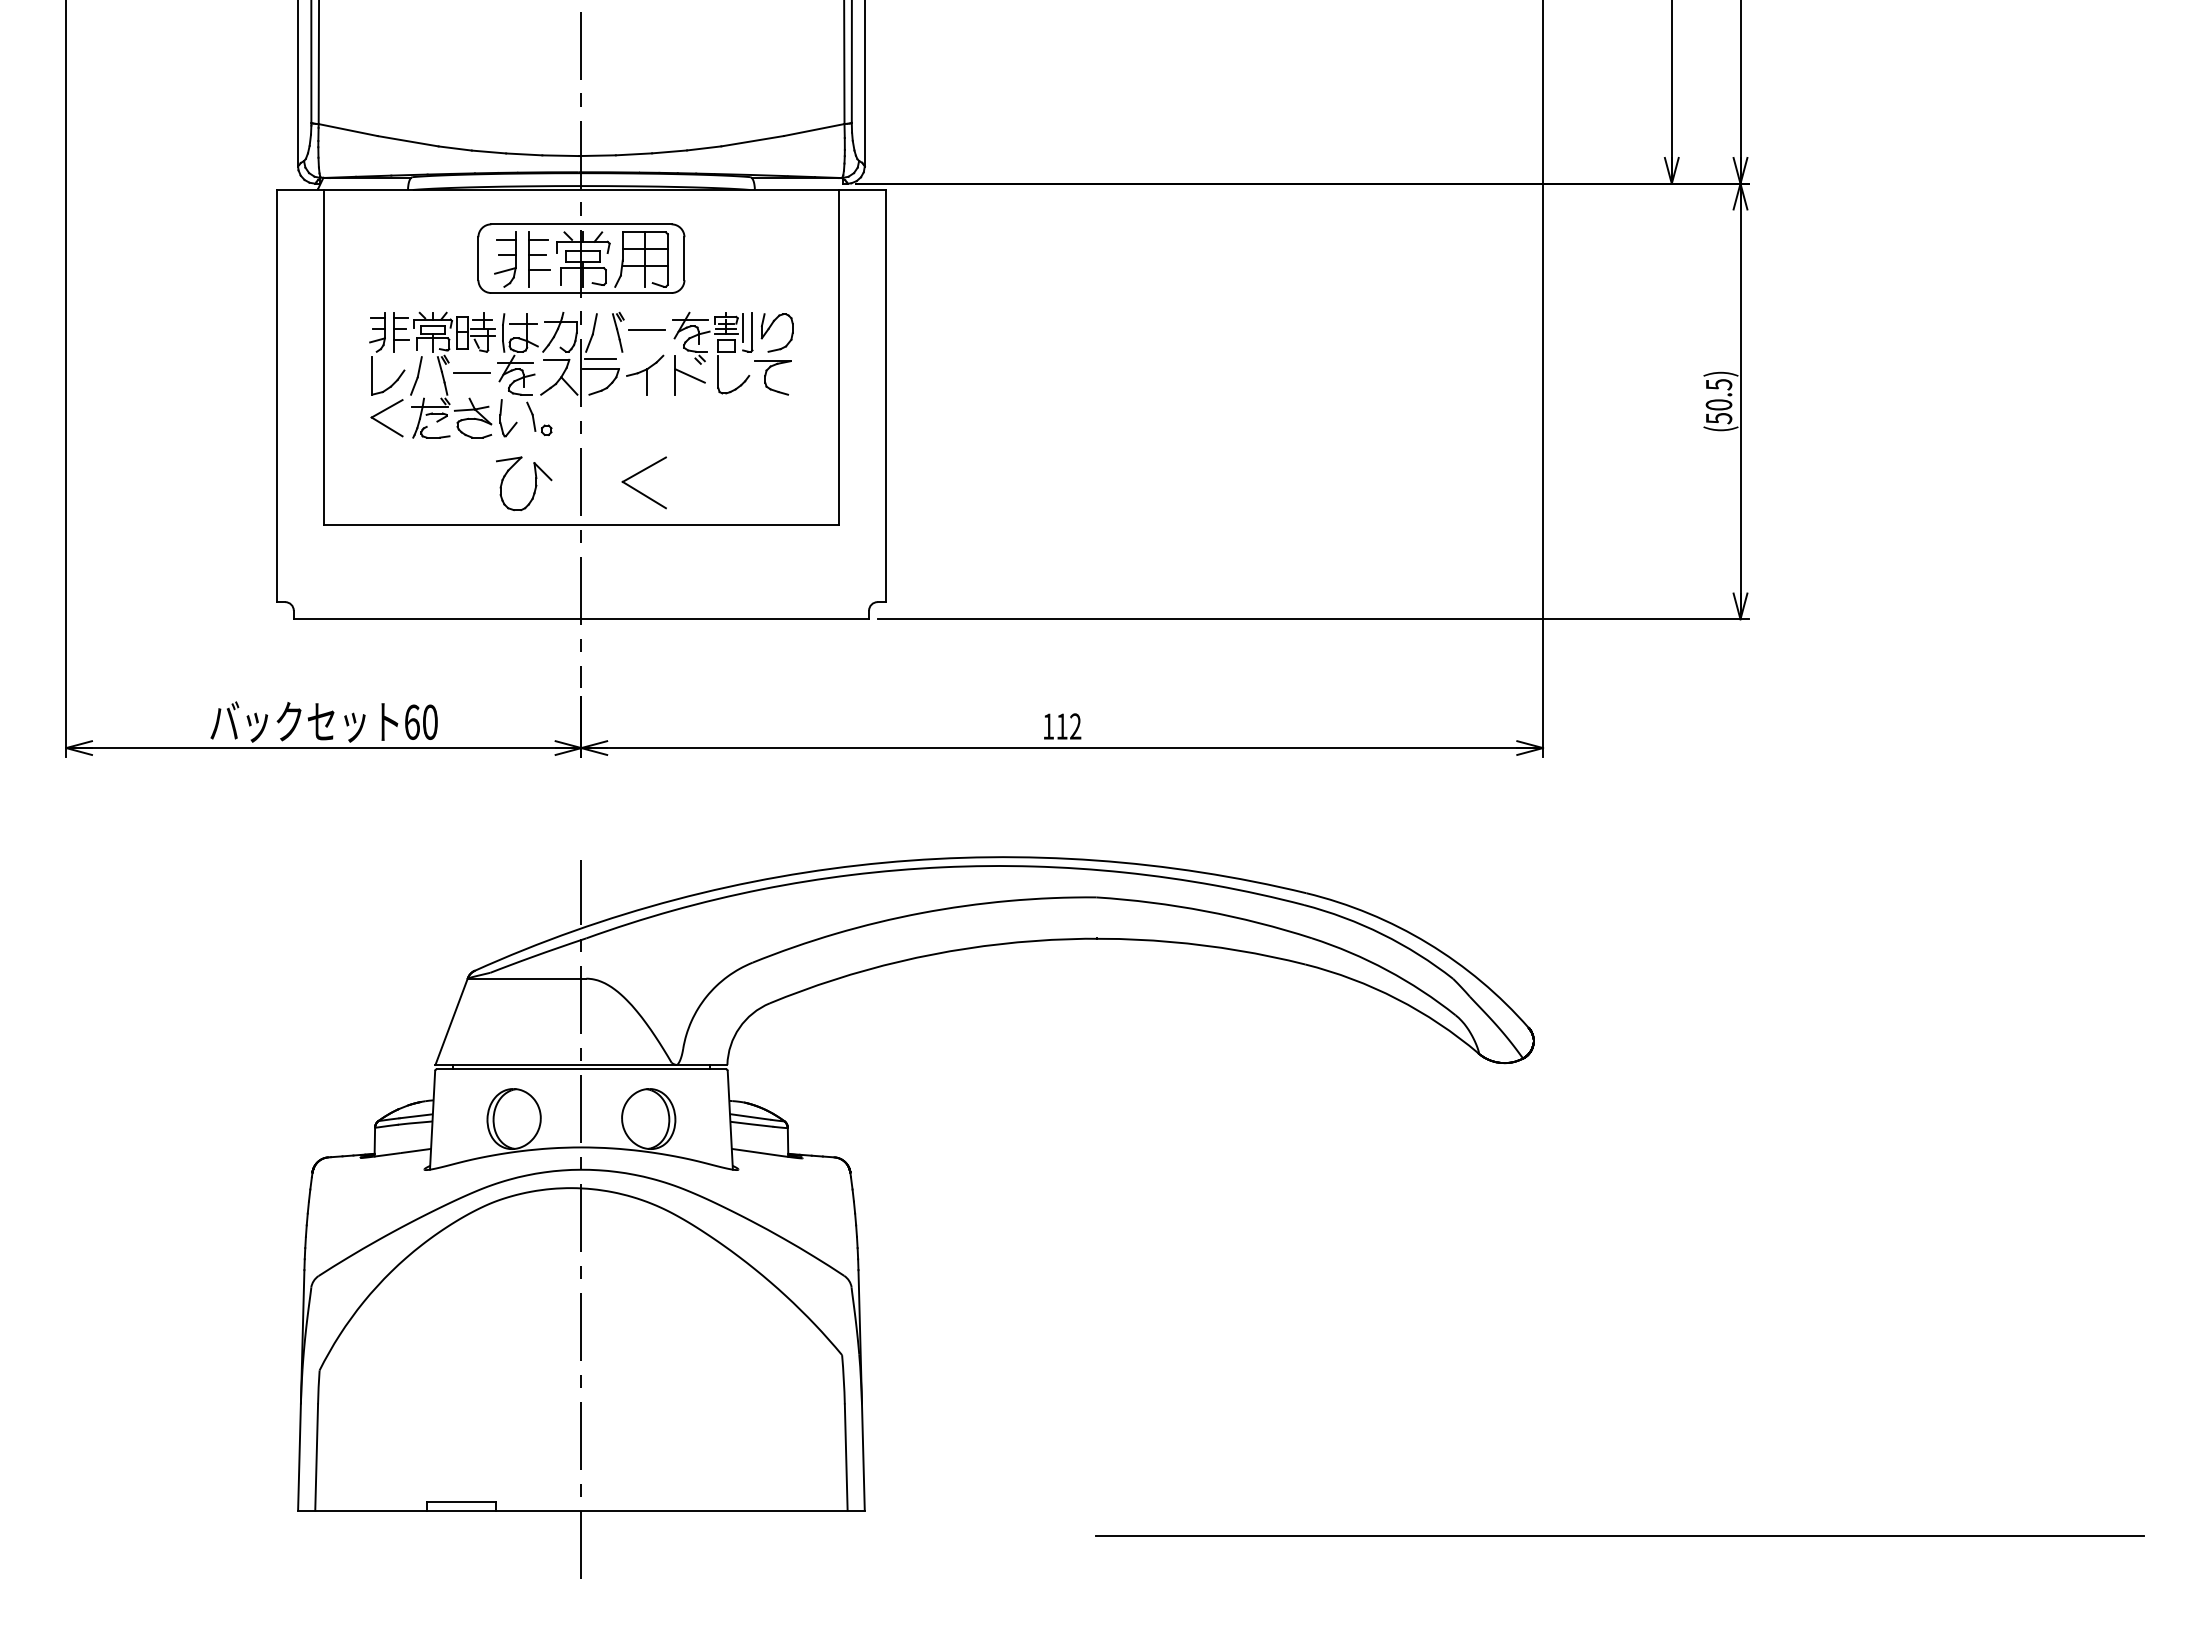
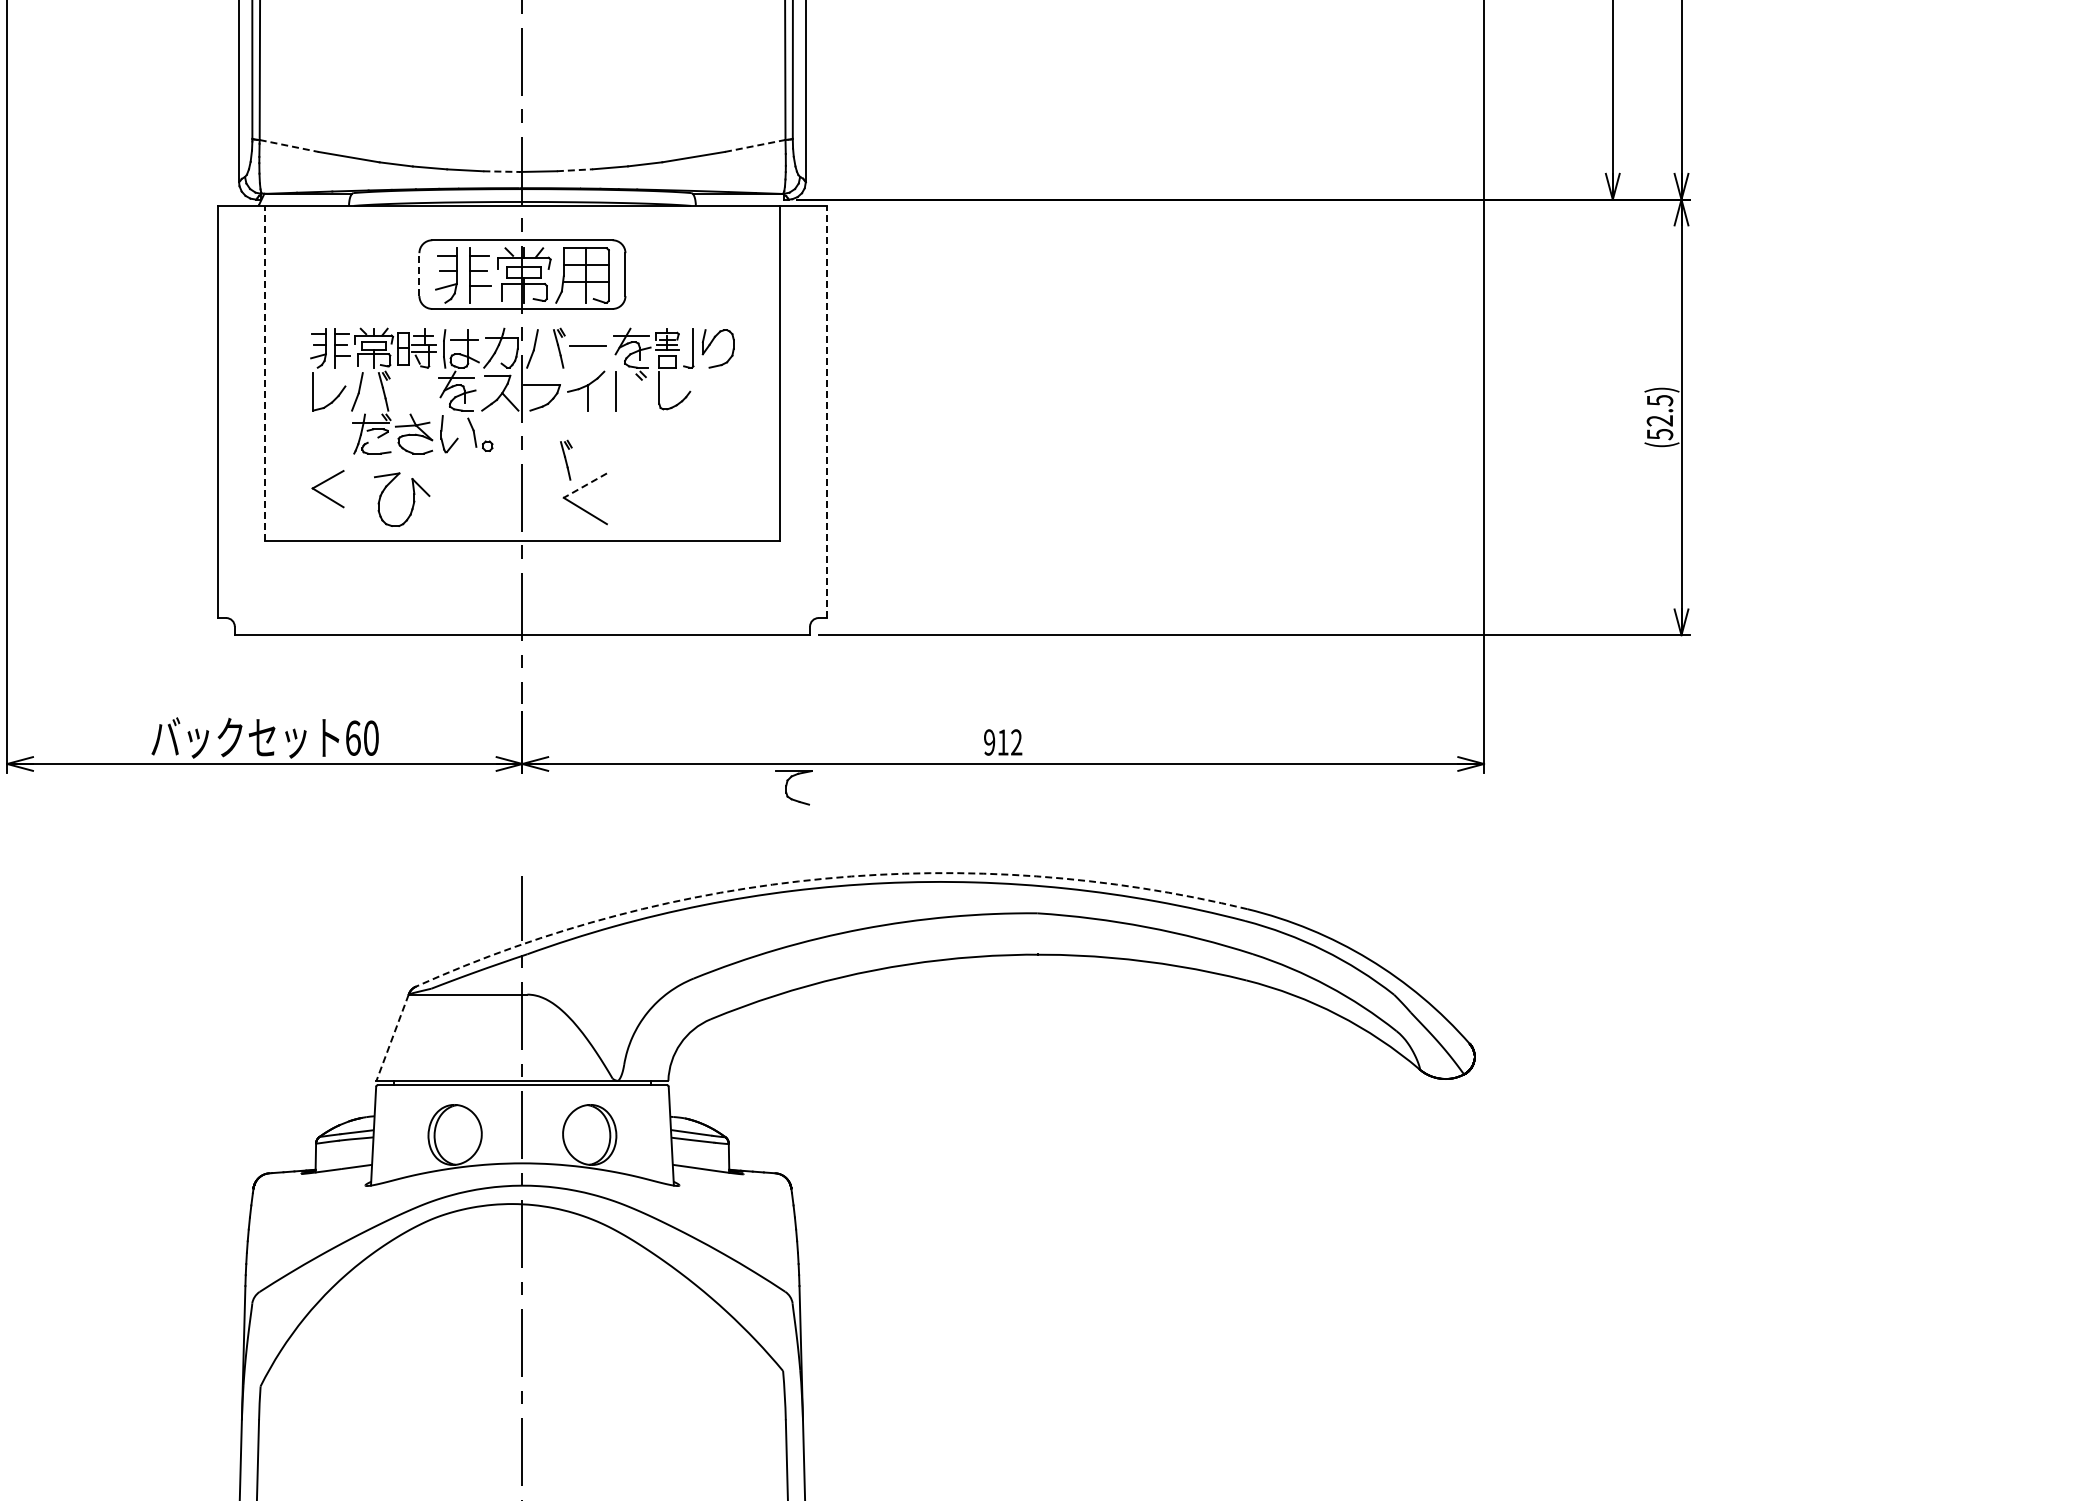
line: (348, 130) -> (289, 146), solid -> dashed
line: (814, 130) -> (755, 146), solid -> dashed
line: (634, 154) -> (575, 170), solid -> dashed
line: (561, 155) -> (502, 171), solid -> dashed
line: (478, 258) -> (419, 274), solid -> dashed
line: (743, 328) -> (684, 344), removed
line: (323, 356) -> (264, 372), solid -> dashed
line: (600, 358) -> (541, 374), removed
line: (472, 373) -> (413, 389), removed
line: (689, 375) -> (630, 391), removed
part: (766, 375) -> (787, 785), moved
line: (886, 395) -> (827, 411), solid -> dashed
text: (1718, 404) -> (1659, 420), (50.5) -> (52.5)
part: (386, 418) -> (327, 489), moved
part: (625, 443) -> (566, 459), added
line: (644, 469) -> (585, 485), solid -> dashed
part: (535, 483) -> (413, 499), moved
text: (1048, 726) -> (989, 742), 112 -> 912
arc: (884, 862) -> (825, 878), solid -> dashed
line: (451, 1022) -> (392, 1038), solid -> dashed

